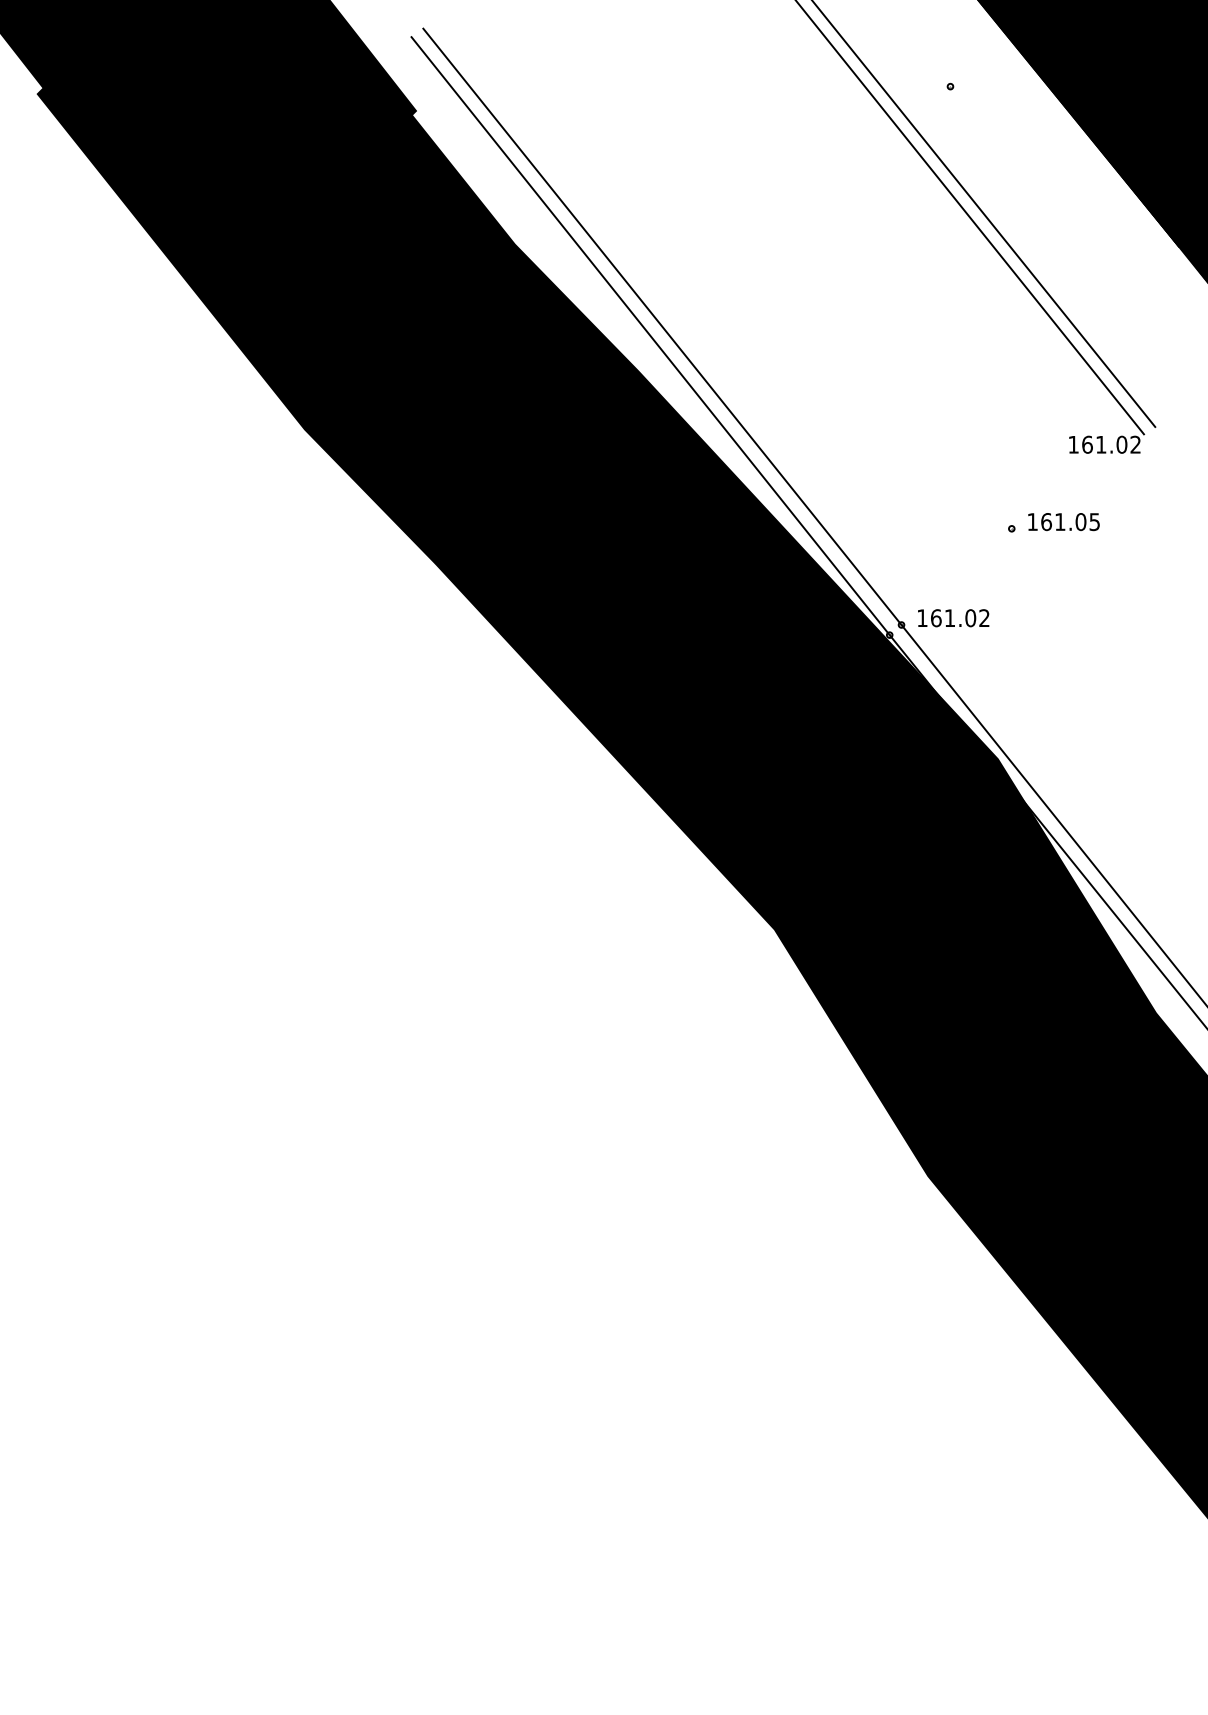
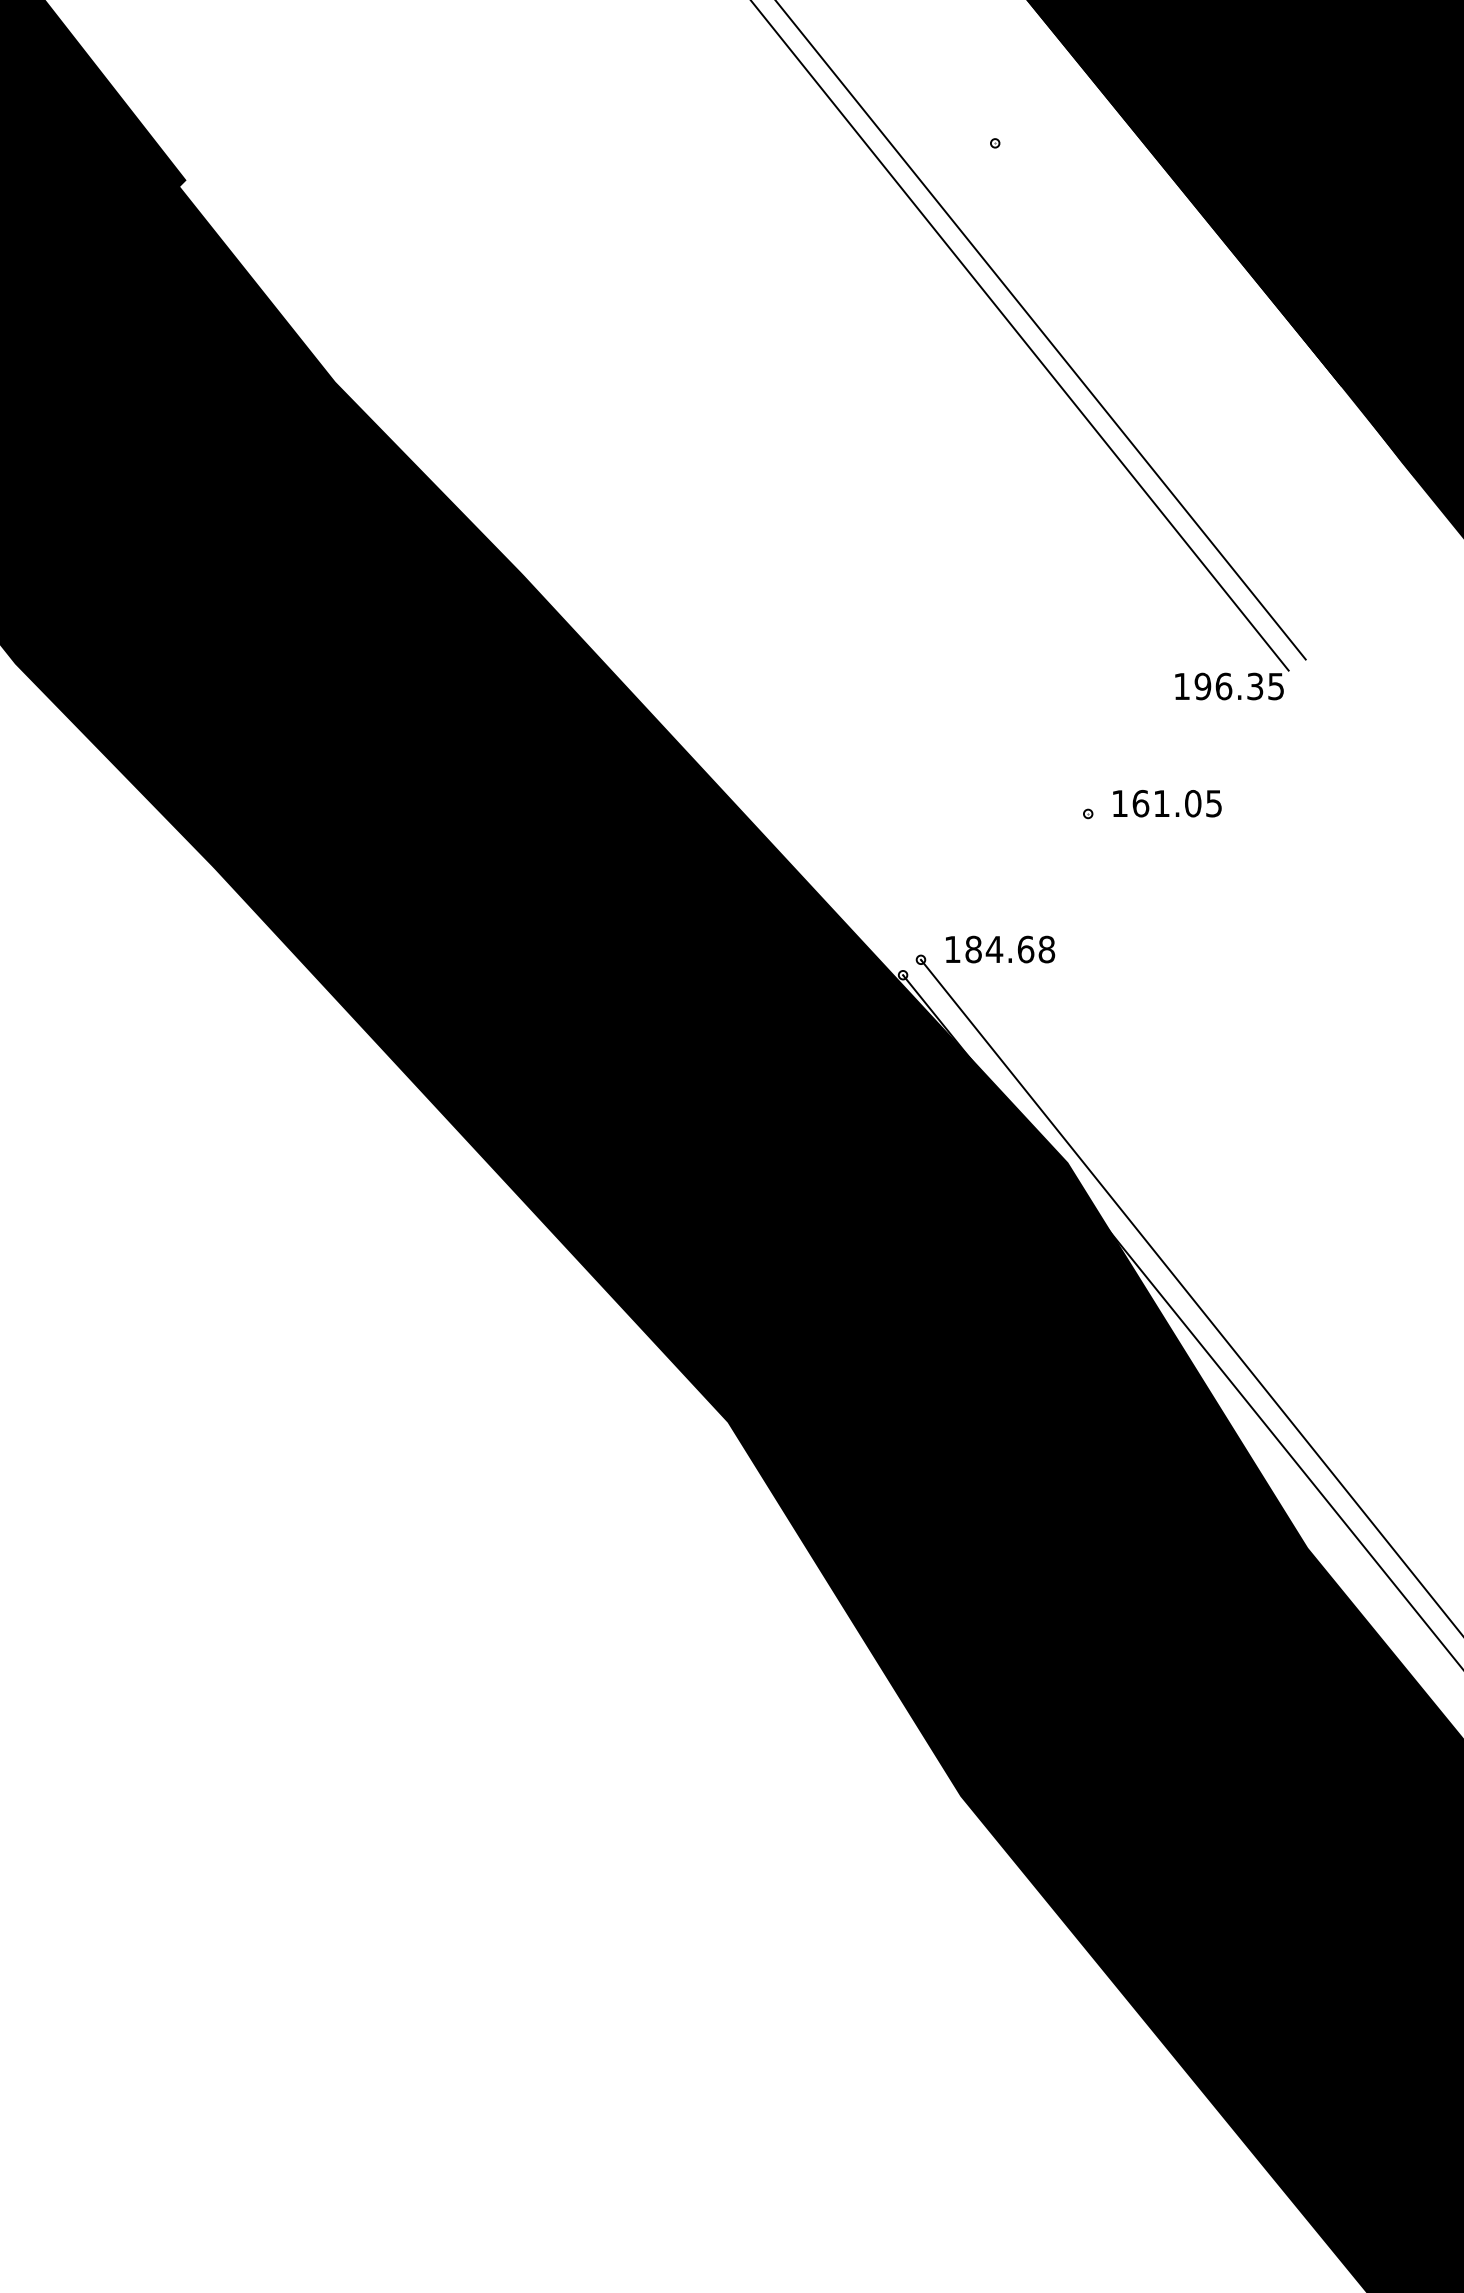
line: (662, 326) -> (558, 507), removed
line: (650, 336) -> (540, 522), removed
text: (1111, 444) -> (1239, 686), 161.02 -> 196.35
text: (960, 618) -> (1010, 949), 161.02 -> 184.68

